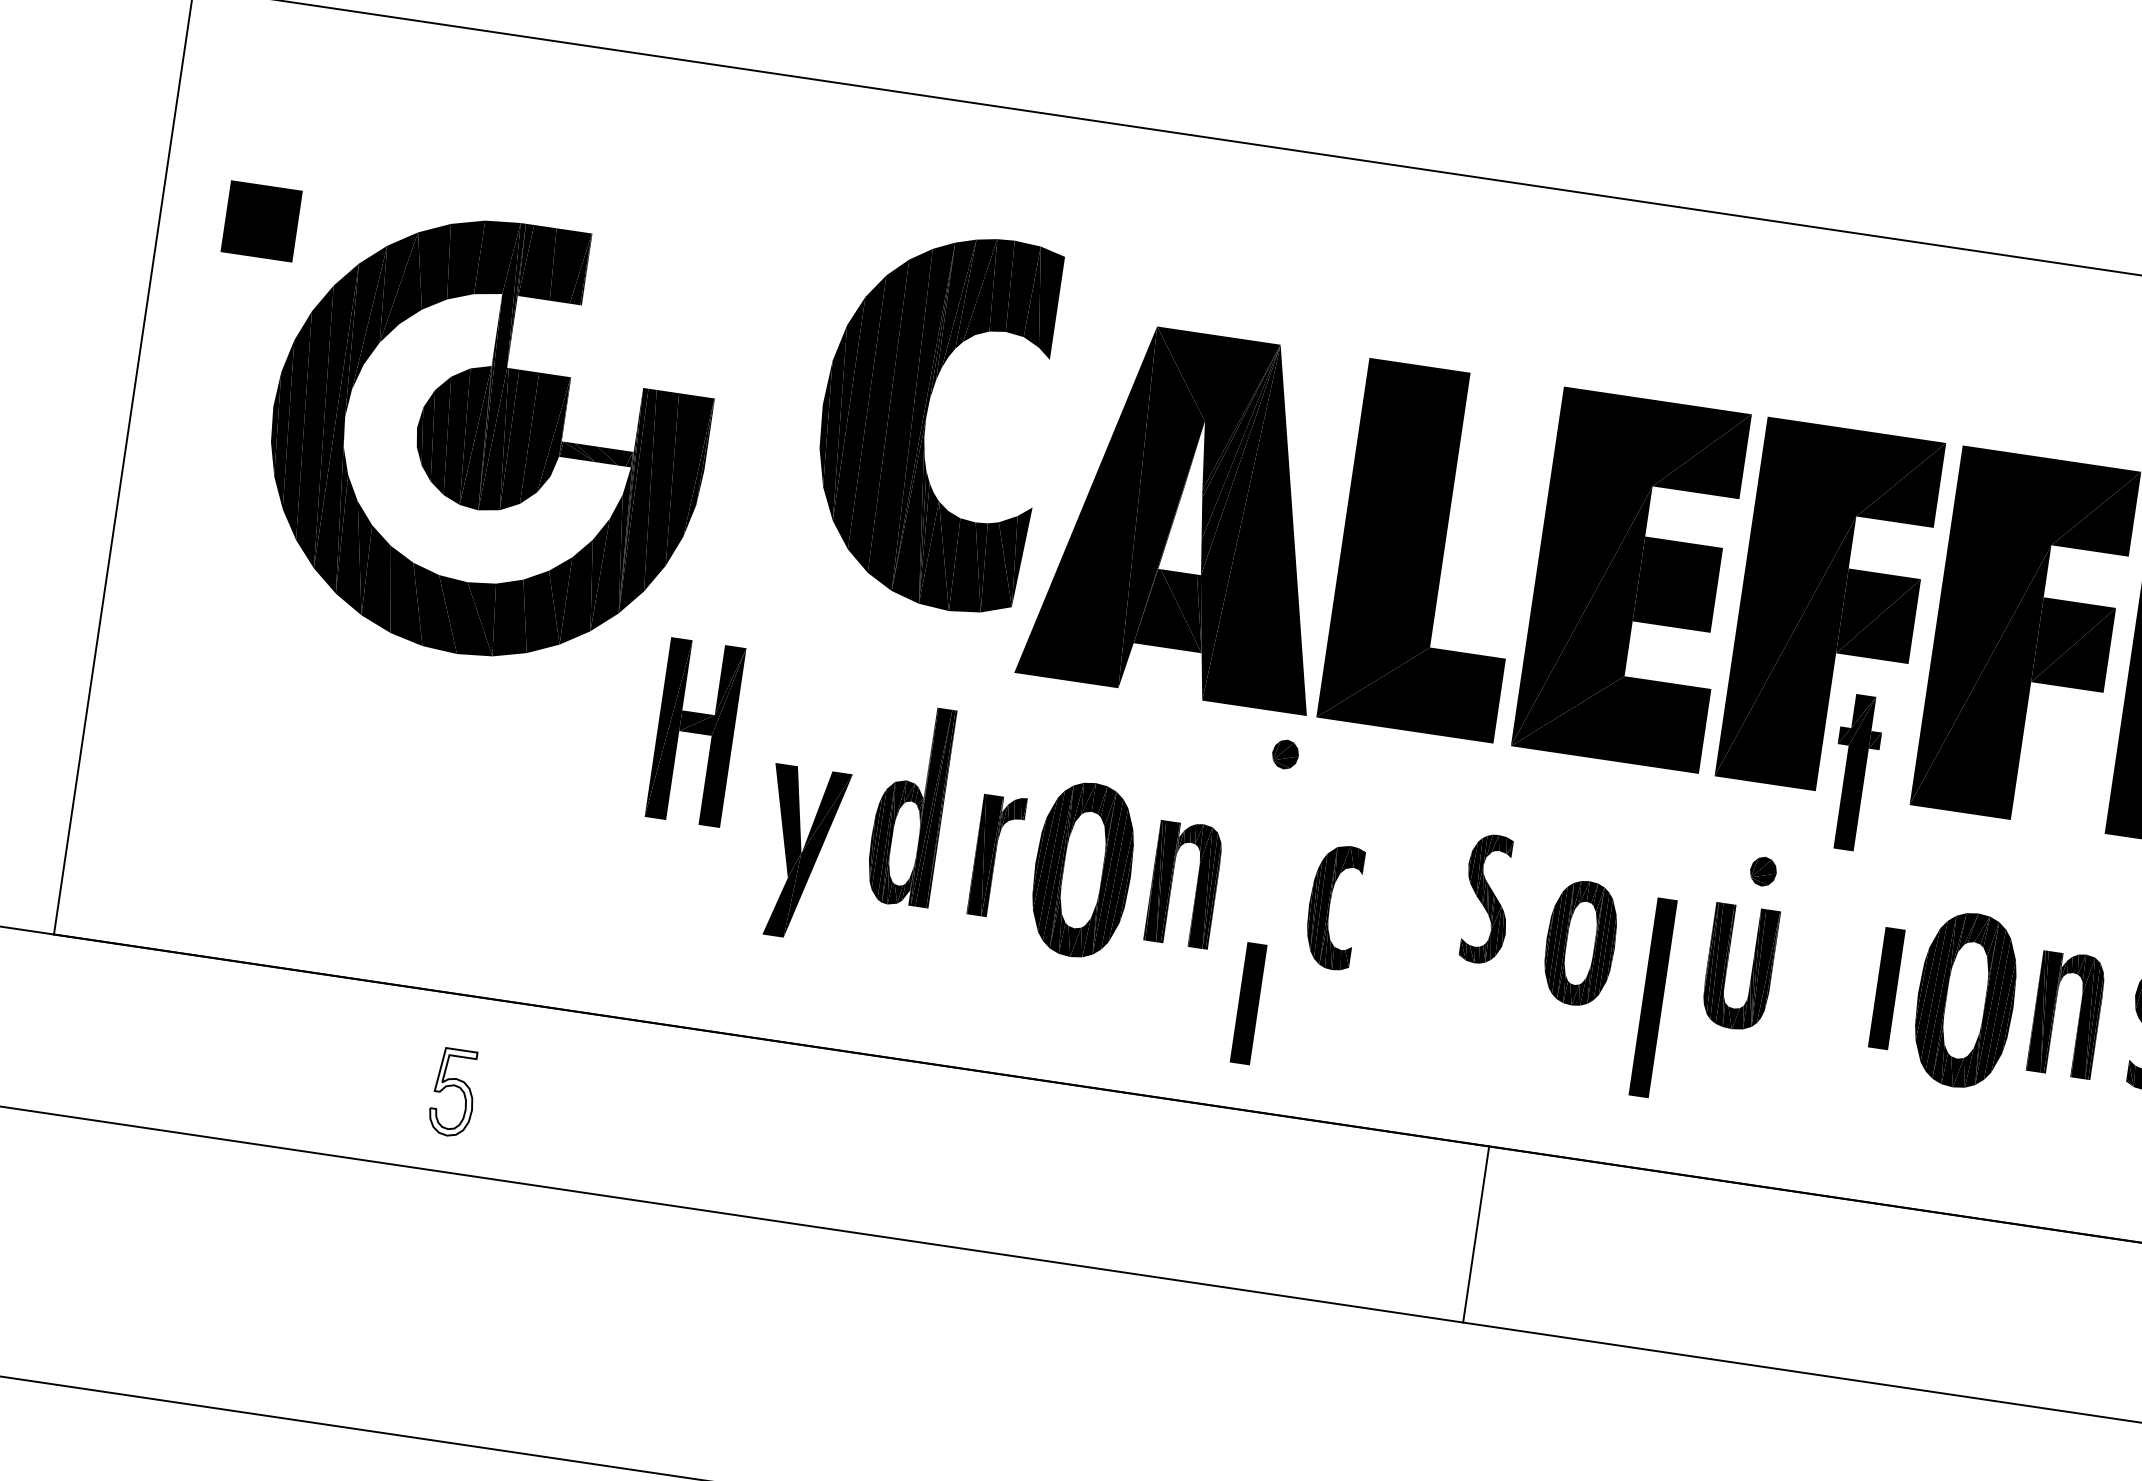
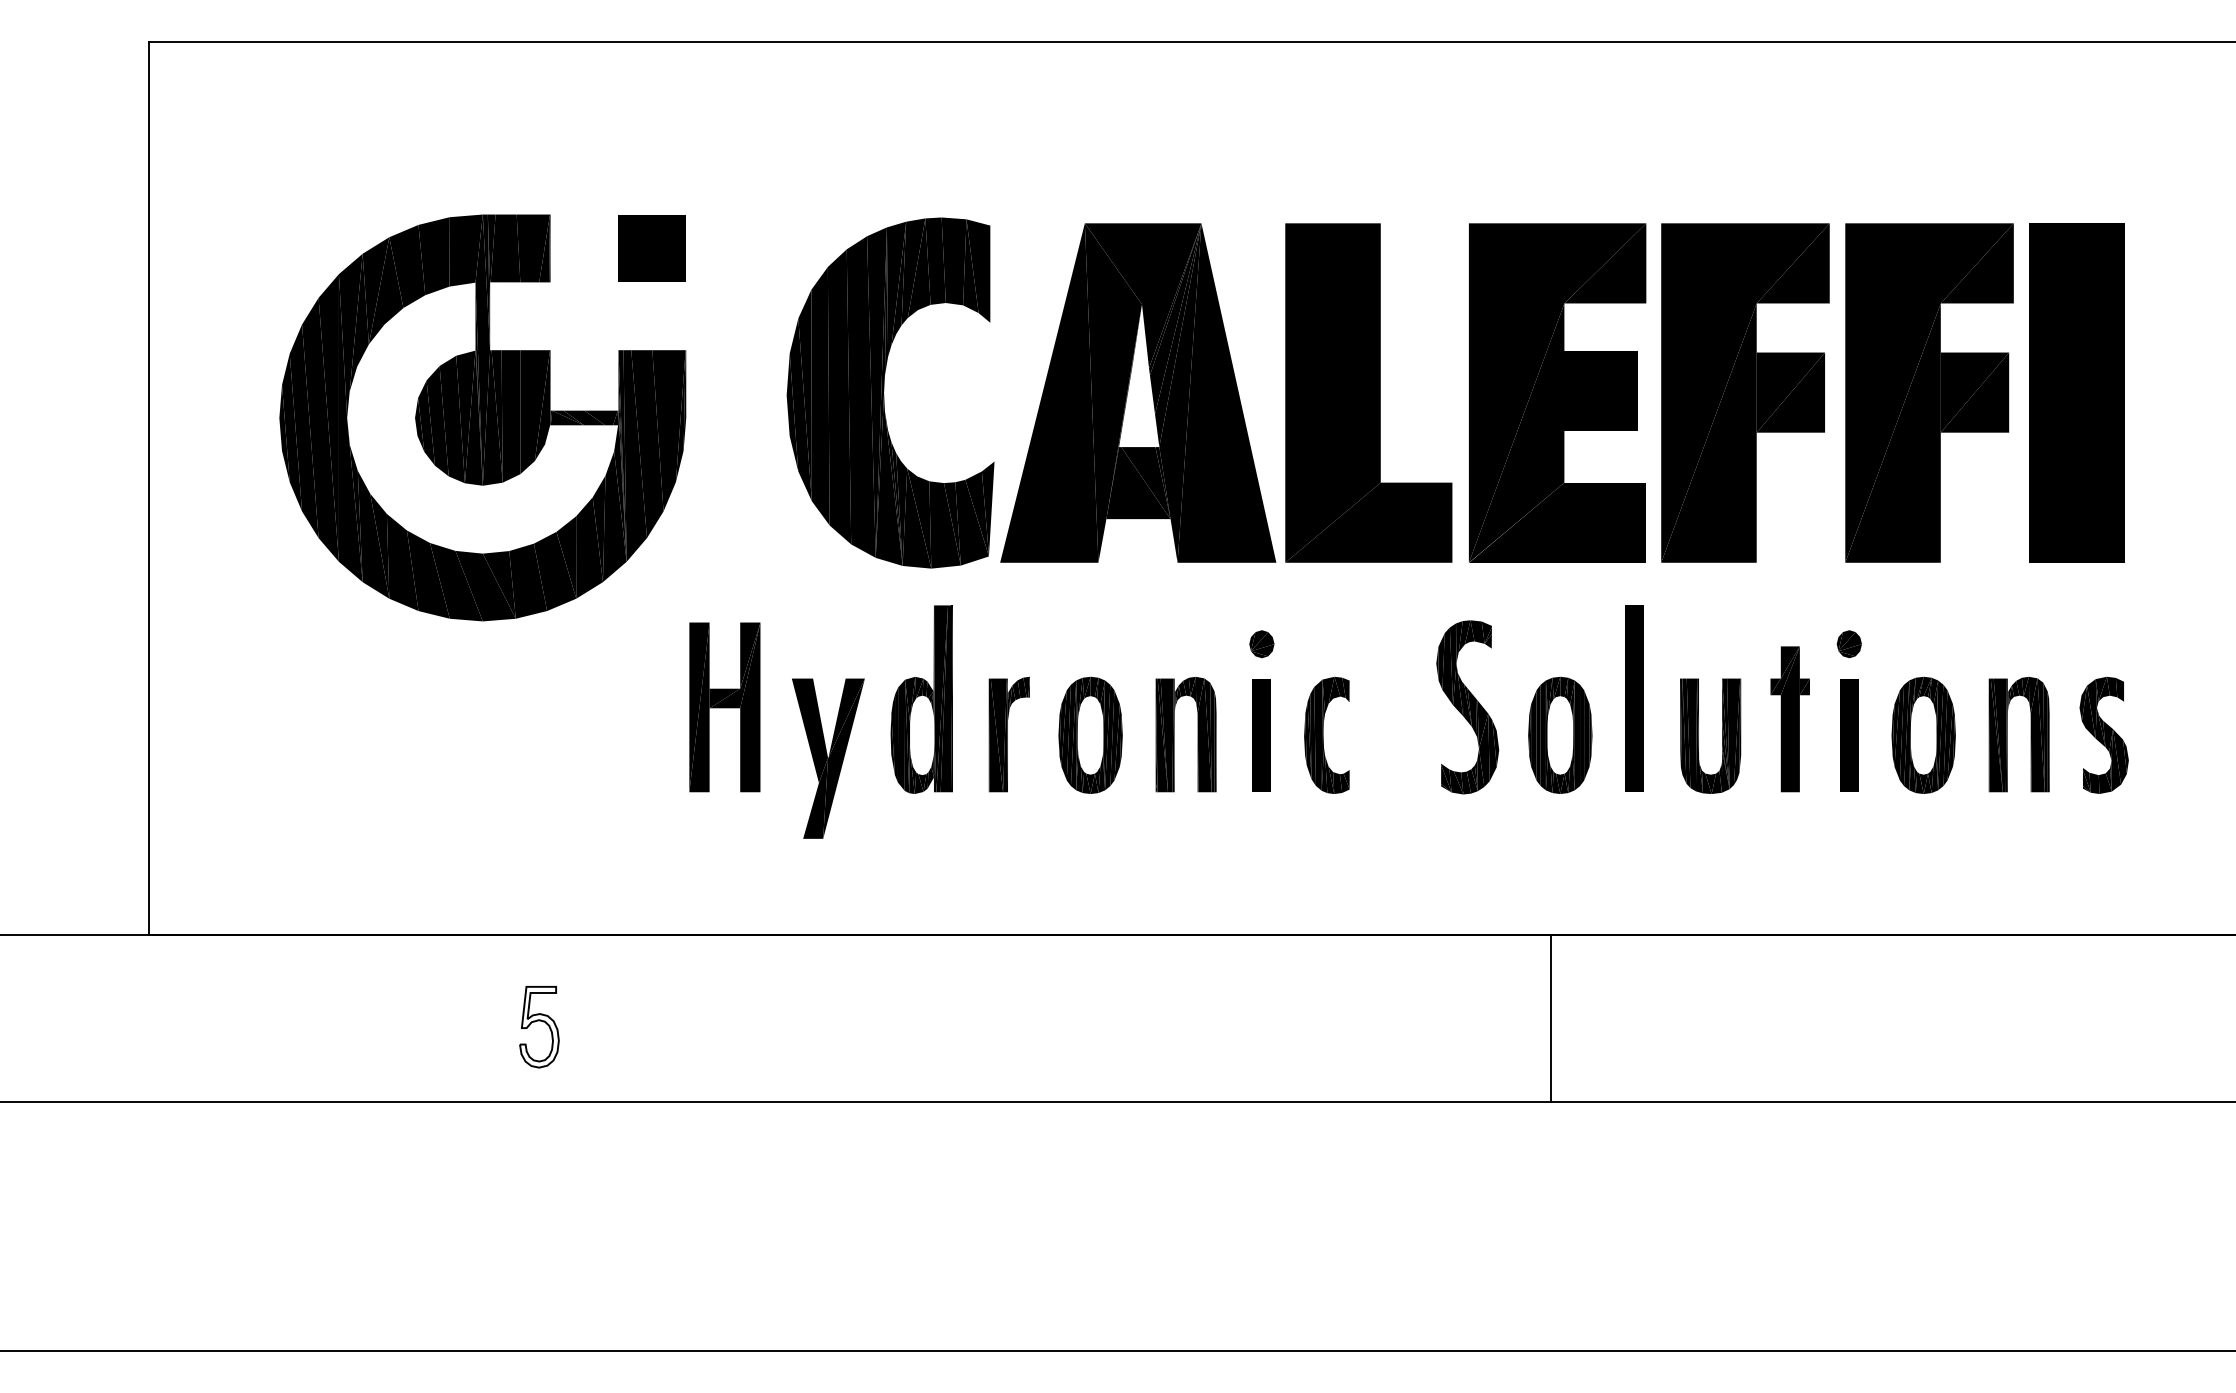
part: (260, 221) -> (651, 248), moved
part: (926, 416) -> (884, 391), moved
part: (695, 732) -> (724, 707), moved
part: (1285, 754) -> (1261, 644), moved
part: (1854, 772) -> (1789, 719), moved
part: (1083, 868) -> (1090, 734), size x0.71
part: (1762, 871) -> (1848, 644), moved
part: (1486, 899) -> (1467, 707), size x1.43
part: (1653, 997) -> (1634, 698), moved
part: (1965, 999) -> (1923, 734), size x0.71
part: (1248, 1003) -> (1261, 735), moved
line: (1476, 1234) -> (1551, 1018), moved

